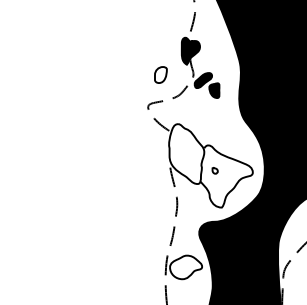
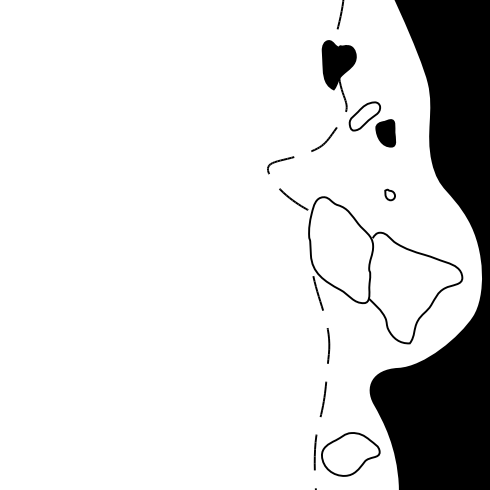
part: (160, 74) -> (287, 109), removed
fill: (203, 80) -> (365, 116), removed
part: (214, 170) -> (388, 194), moved

